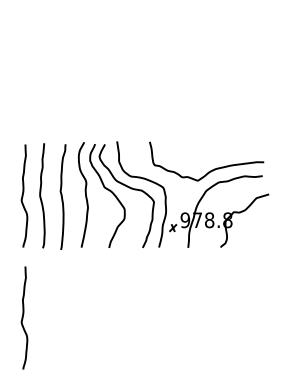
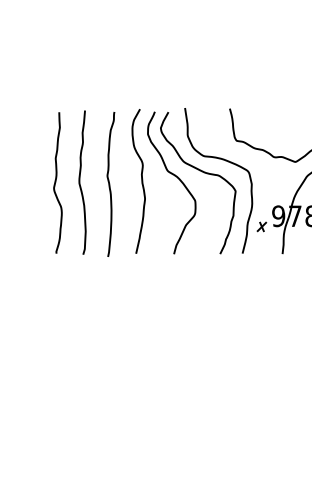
curve: (23, 317) -> (56, 349), removed

